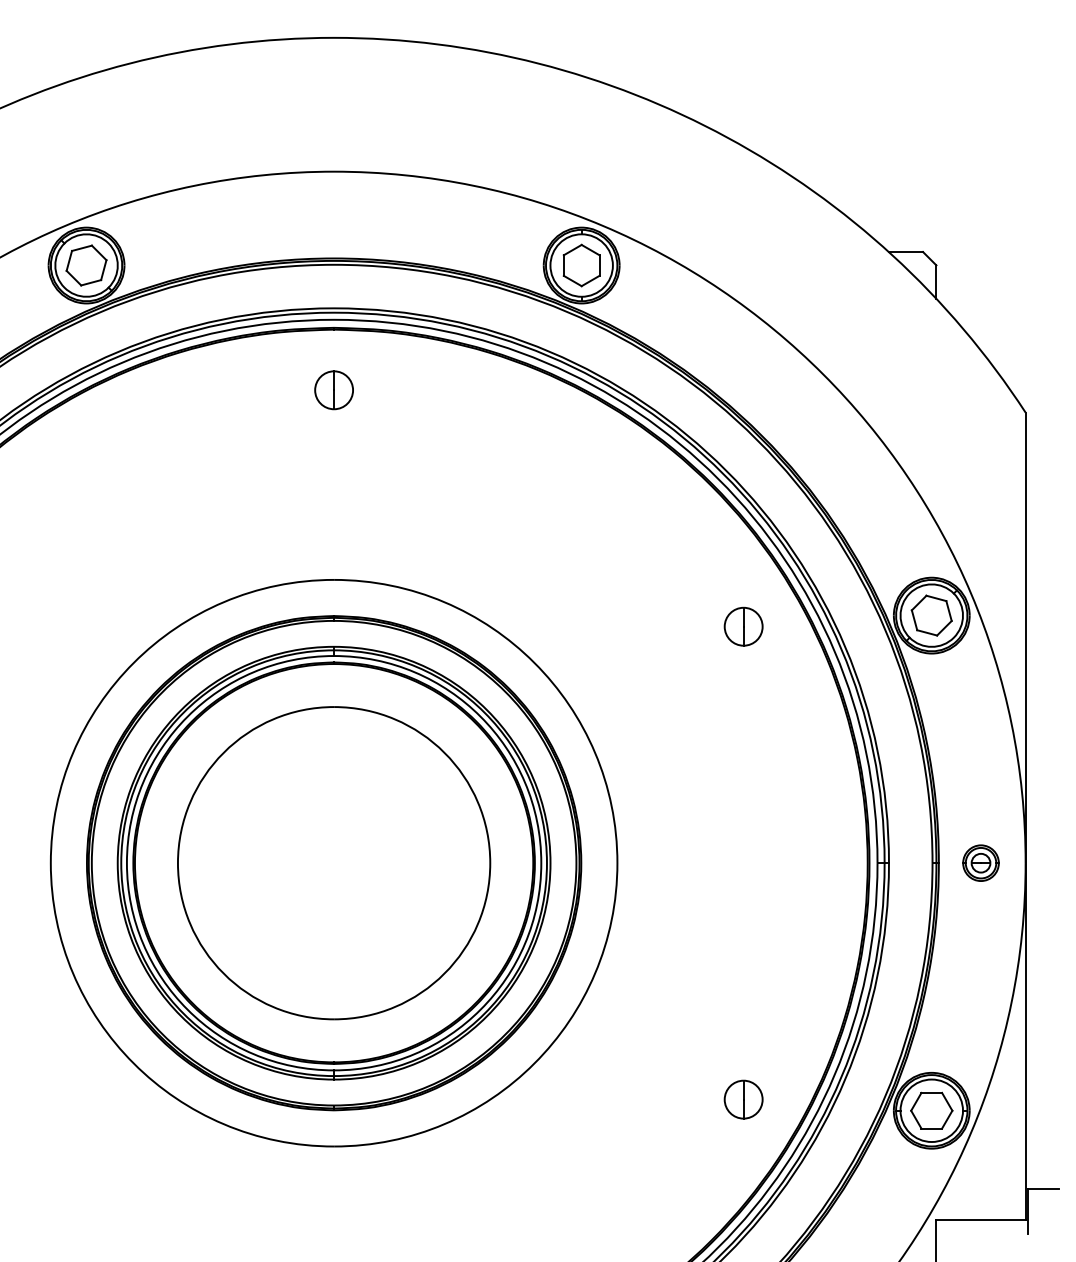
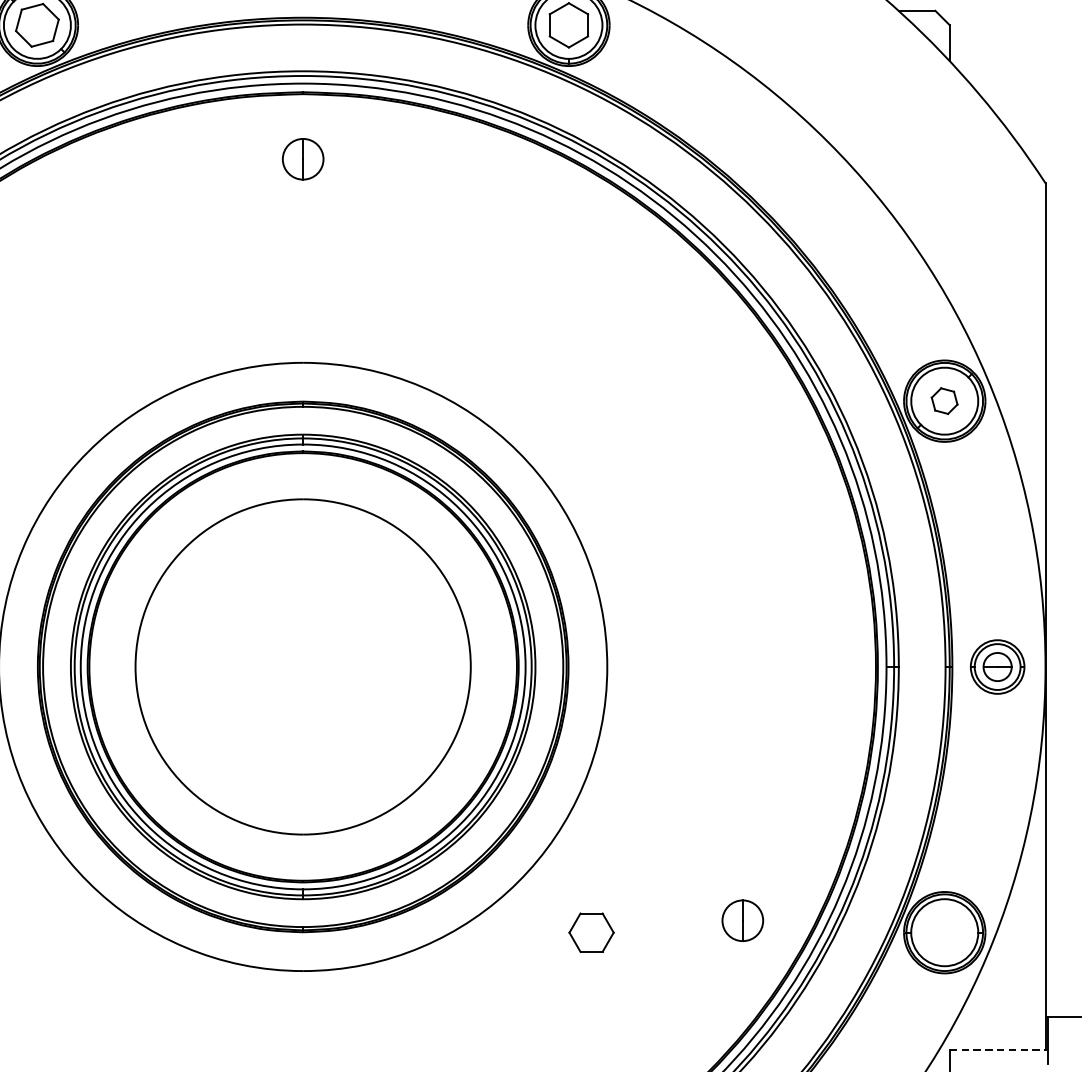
part: (931, 615) -> (944, 401), size x0.6
part: (743, 626) -> (742, 412), removed
part: (980, 862) -> (997, 666), size x1.4
part: (931, 1110) -> (591, 932), moved
line: (981, 1220) -> (998, 1050), solid -> dashed

